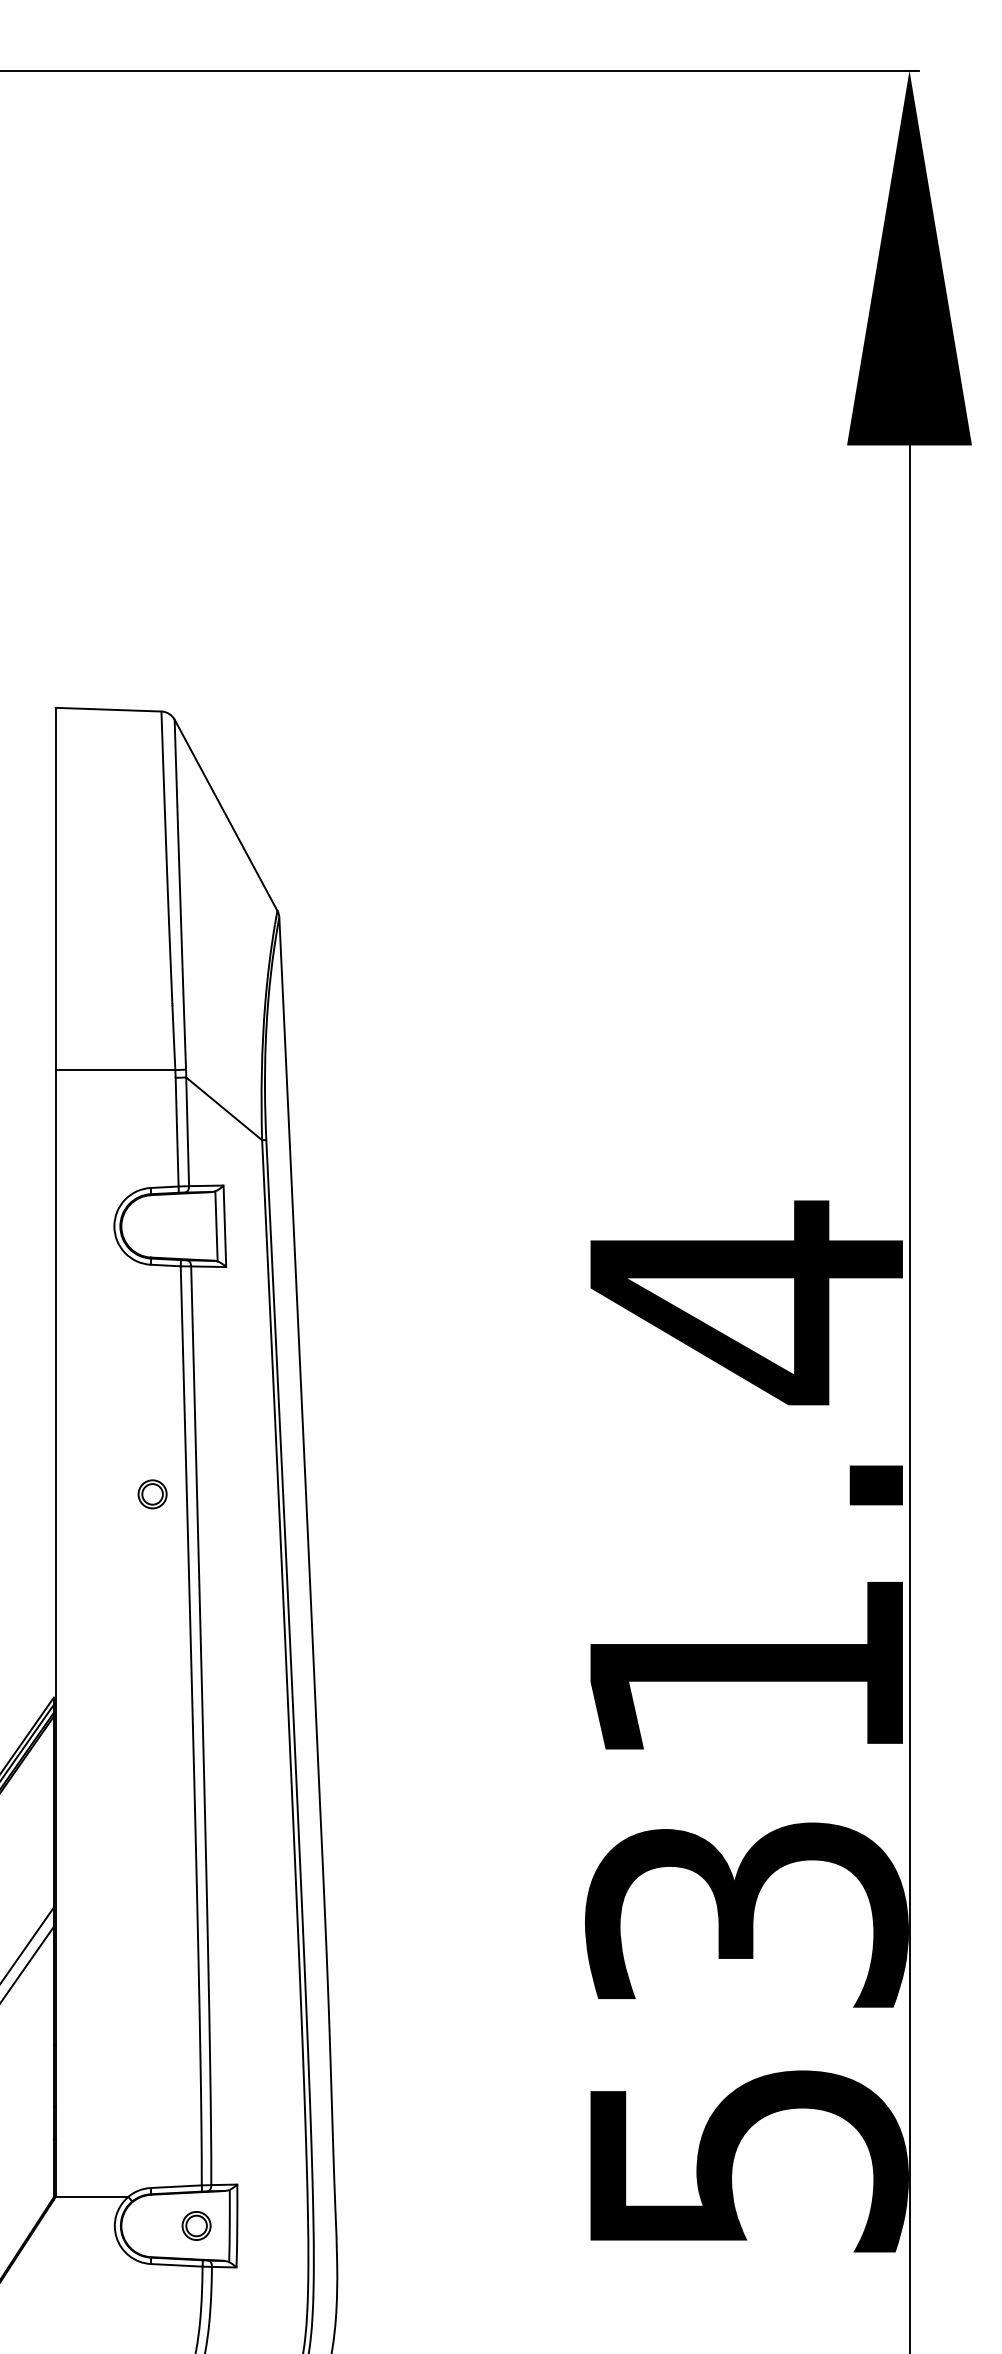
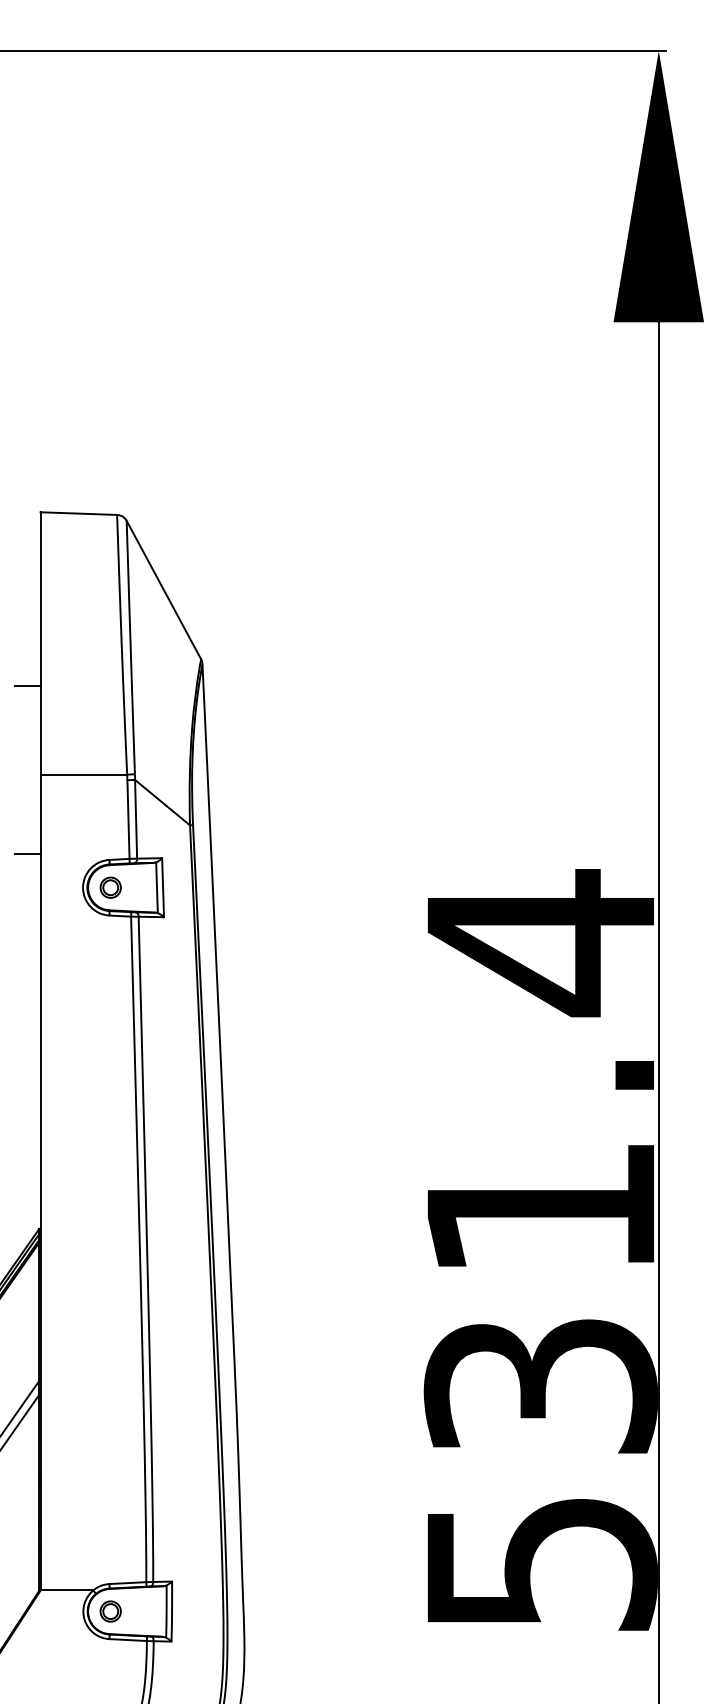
line: (37, 948) -> (27, 686), added
line: (37, 1179) -> (27, 853), added
part: (152, 1494) -> (110, 887), moved
part: (196, 2225) -> (110, 1611), moved

